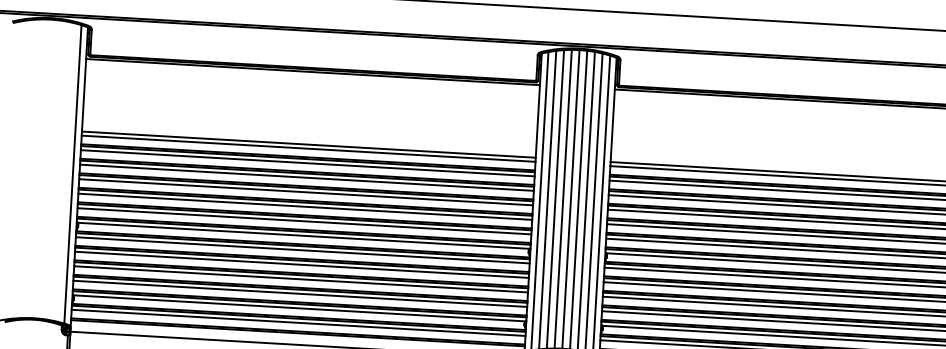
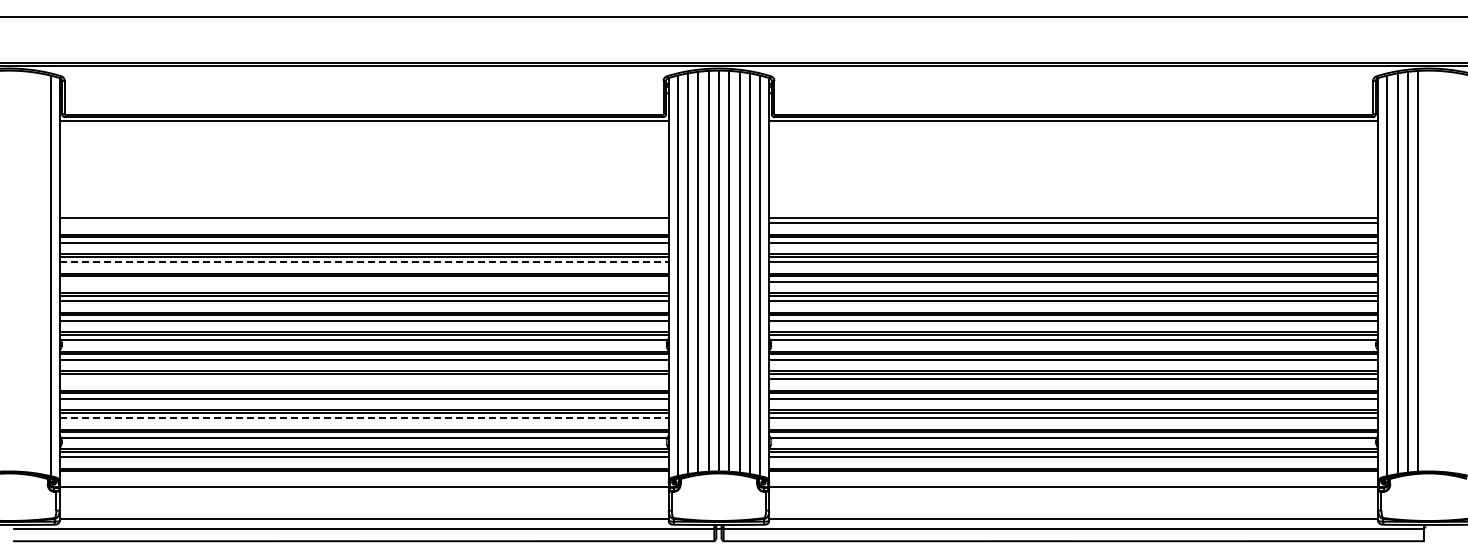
line: (308, 148) -> (363, 223), removed
line: (307, 177) -> (364, 262), solid -> dashed
line: (305, 191) -> (363, 281), removed
line: (301, 264) -> (363, 379), removed
line: (300, 294) -> (364, 418), solid -> dashed

